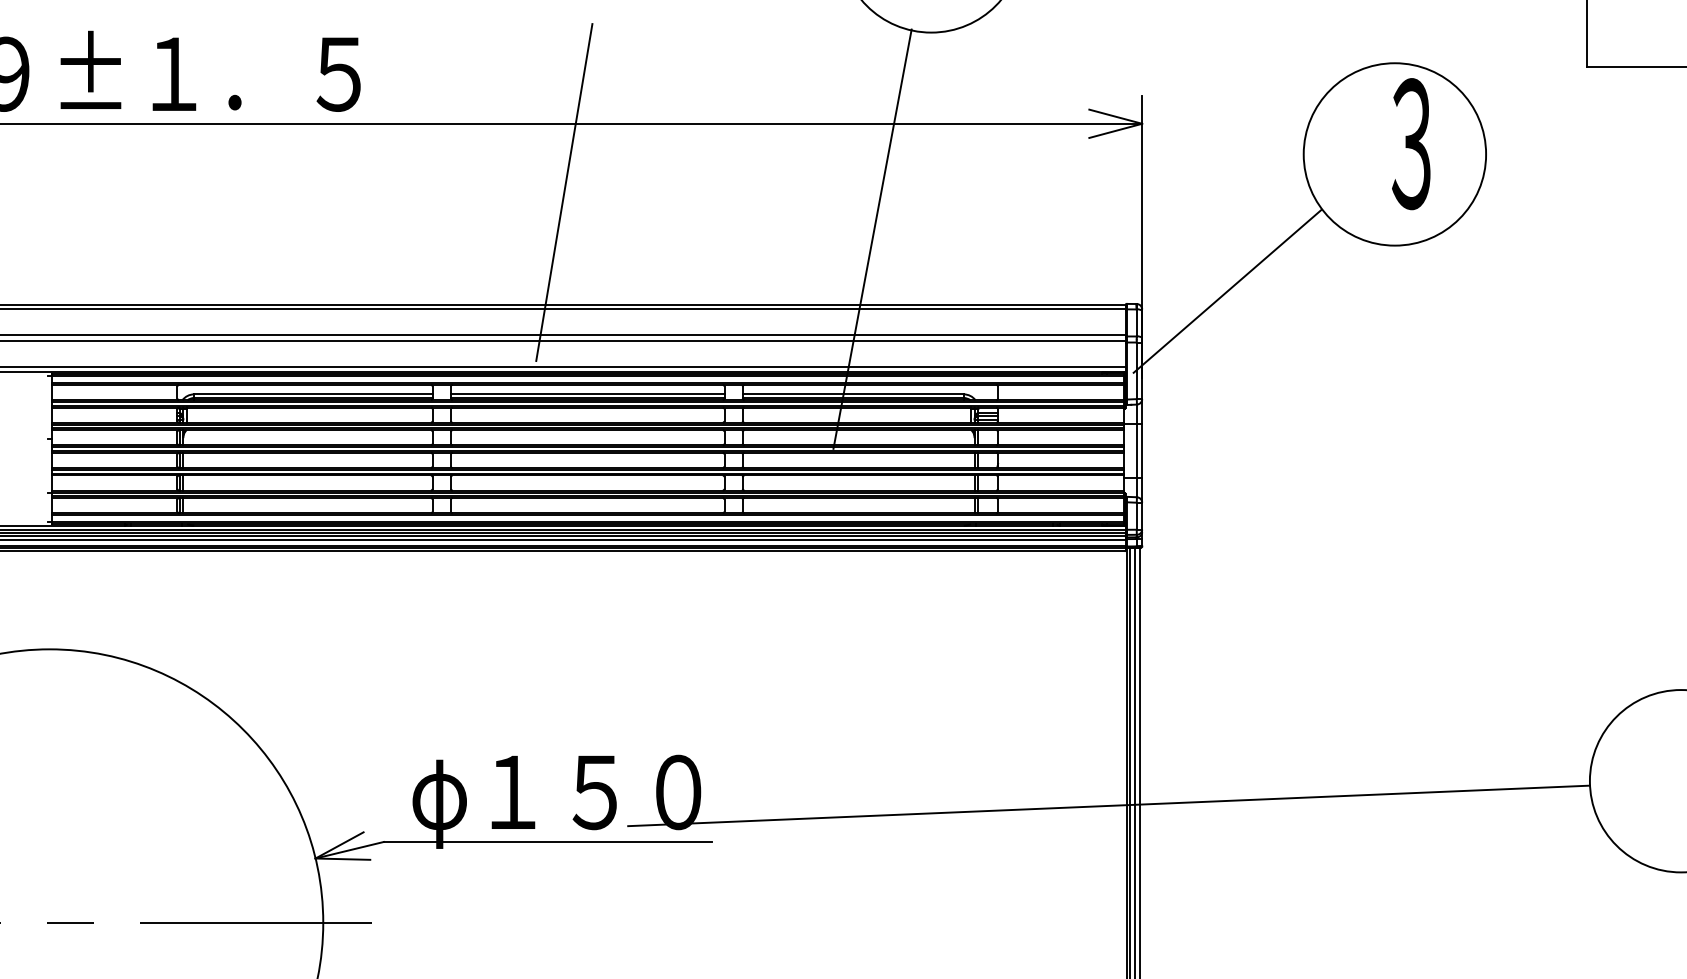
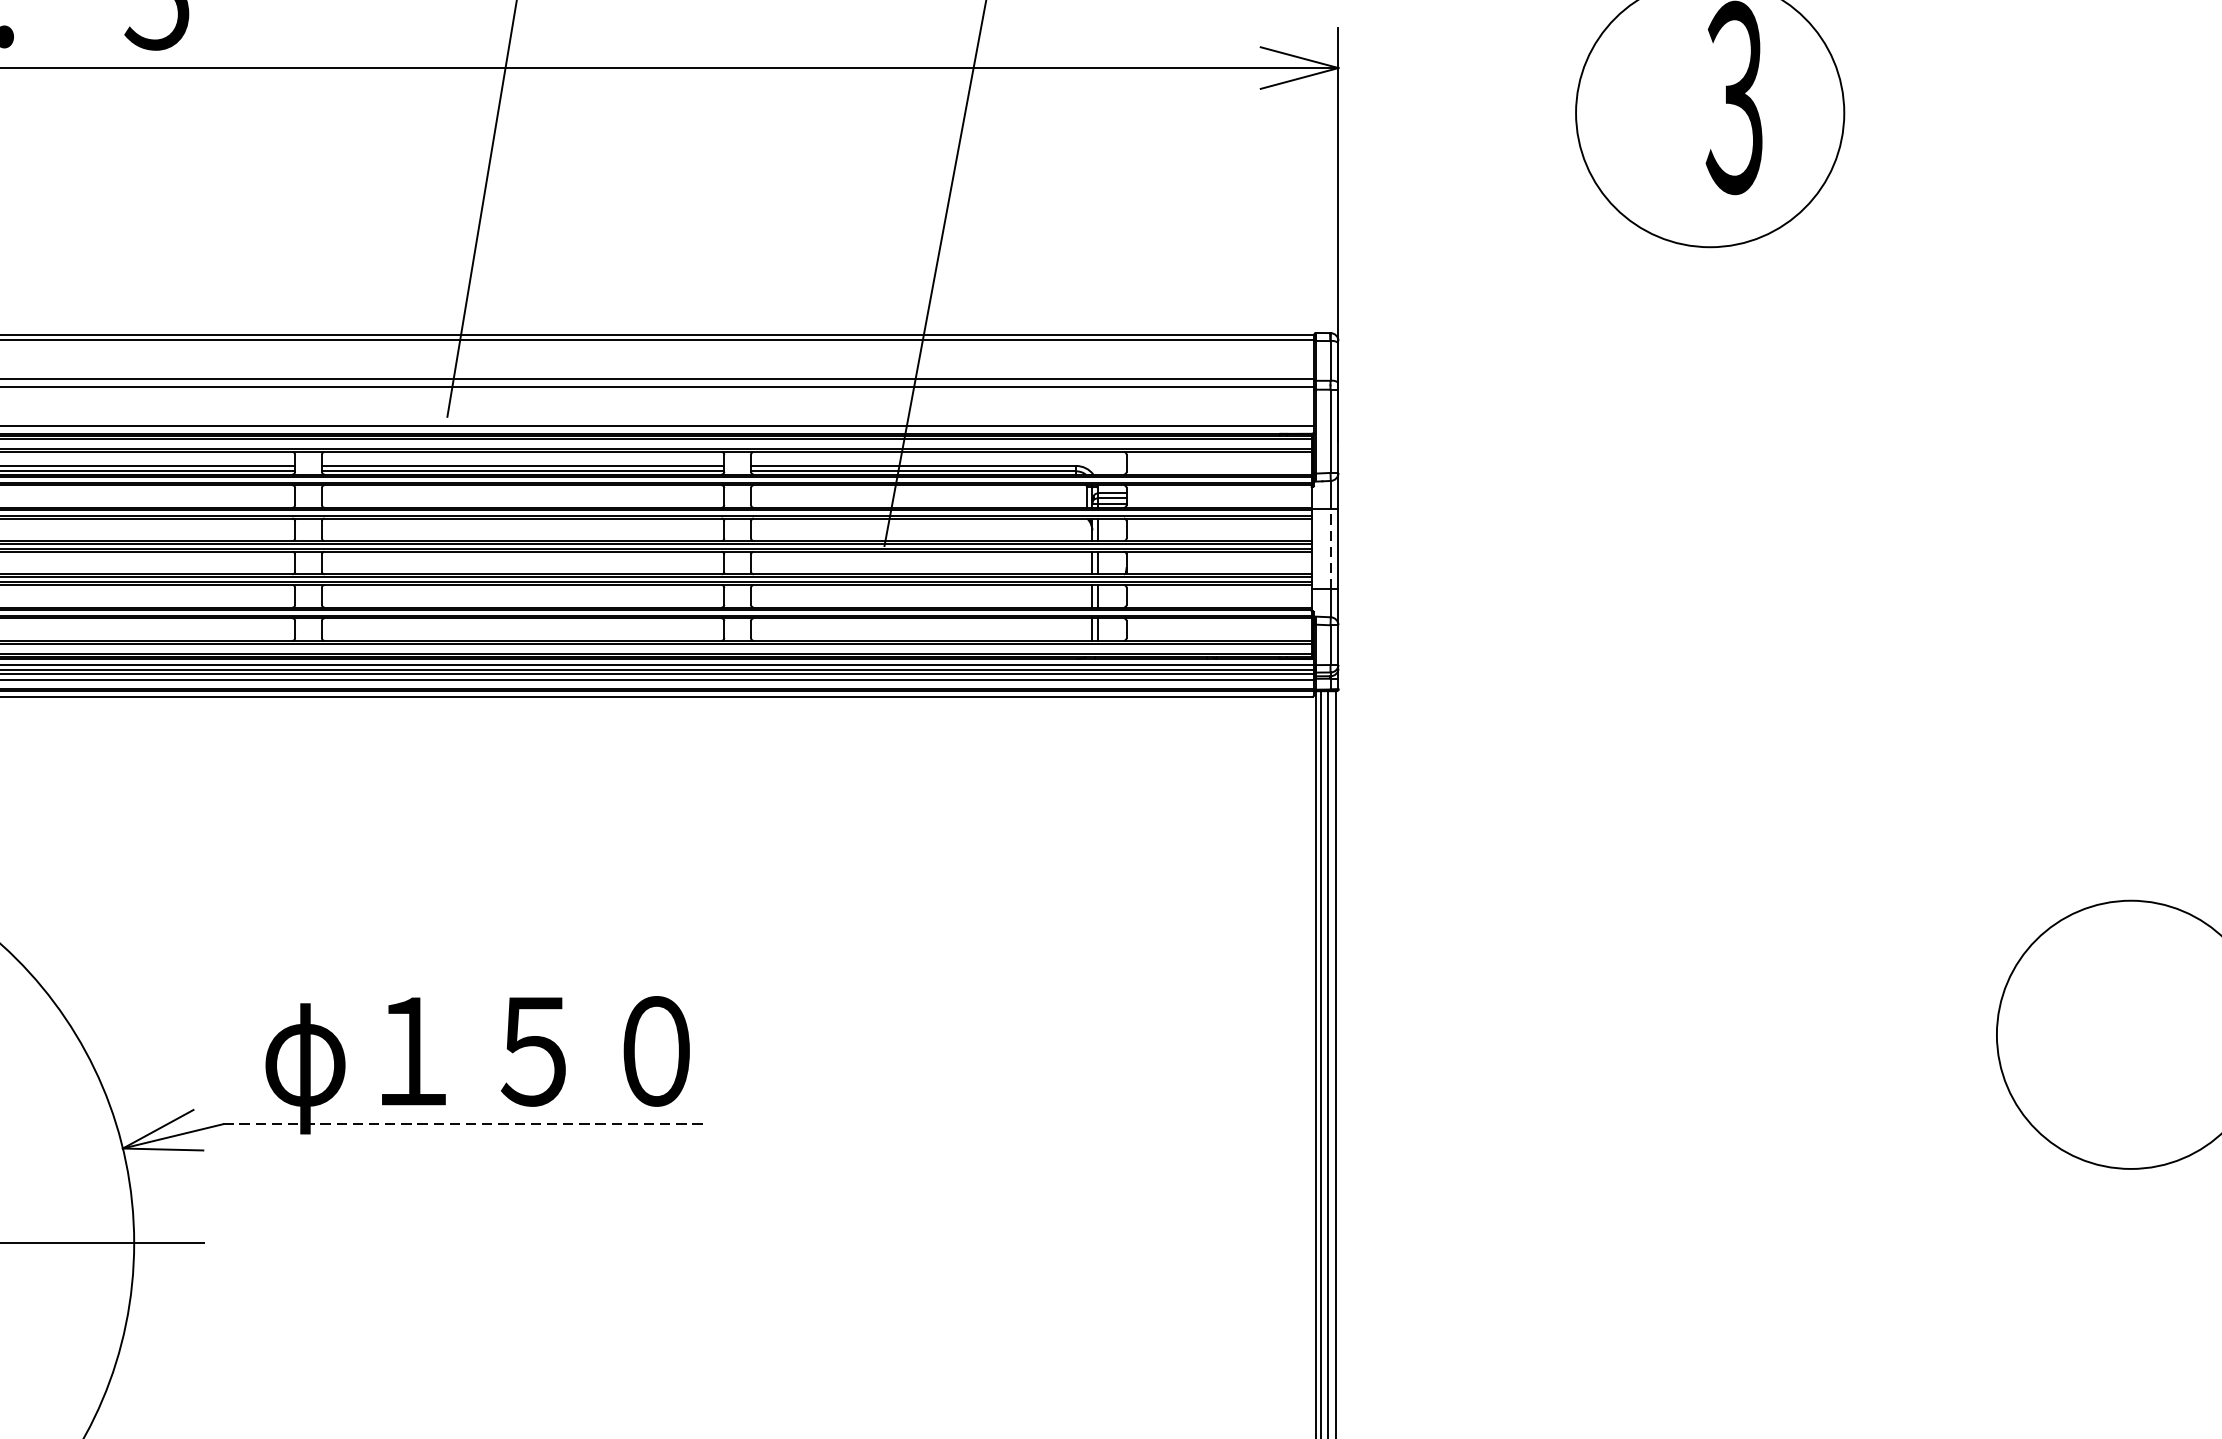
line: (1227, 290) -> (1463, 313), removed
line: (1136, 450) -> (1330, 548), solid -> dashed
line: (1109, 805) -> (1290, 1070), removed
line: (548, 841) -> (465, 1123), solid -> dashed

